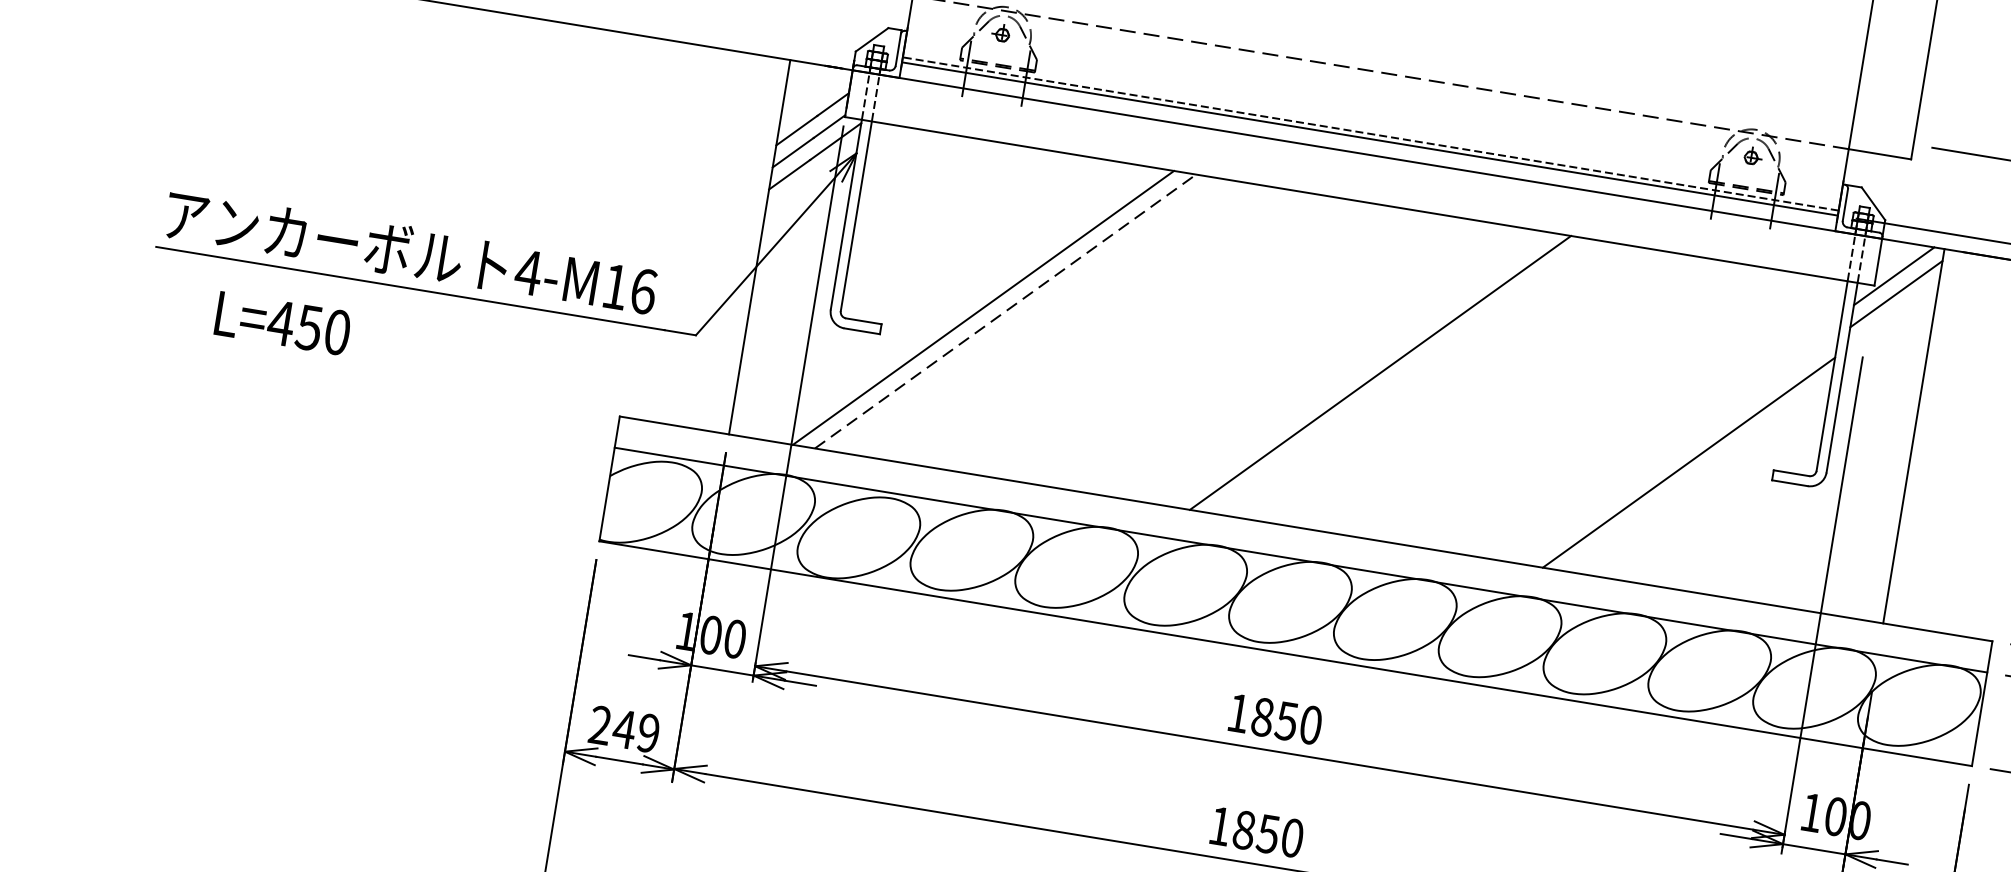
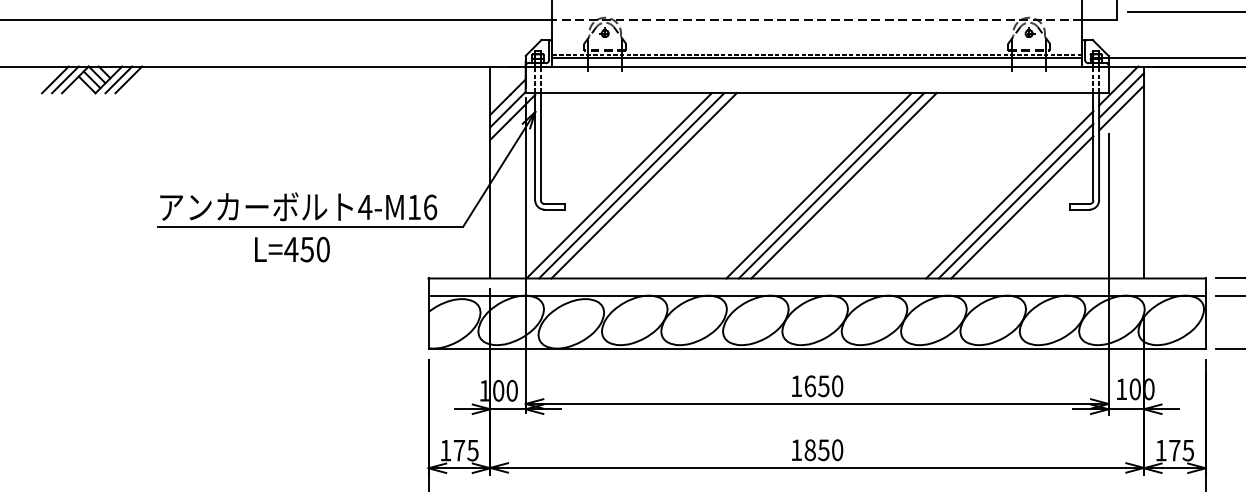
line: (1006, 311) -> (632, 185), dashed -> solid
line: (1028, 314) -> (644, 185), added
line: (1893, 314) -> (1121, 107), added
text: (283, 323) -> (292, 249), moved
line: (1335, 365) -> (818, 185), added
line: (1358, 368) -> (831, 185), added
line: (1670, 436) -> (1009, 194), added
line: (1678, 448) -> (1015, 200), added
text: (1263, 717) -> (810, 386), 1850 -> 1650
text: (624, 729) -> (459, 450), 249 -> 175

